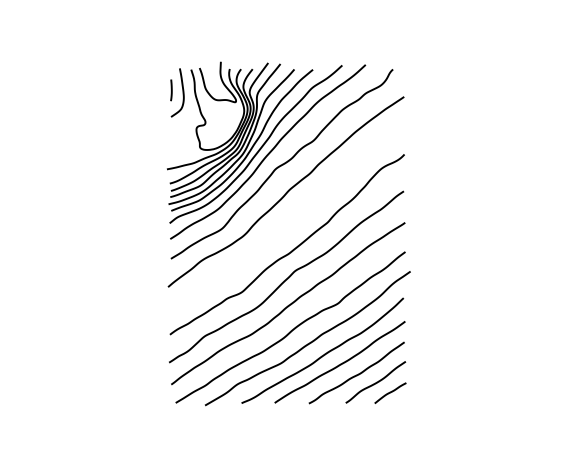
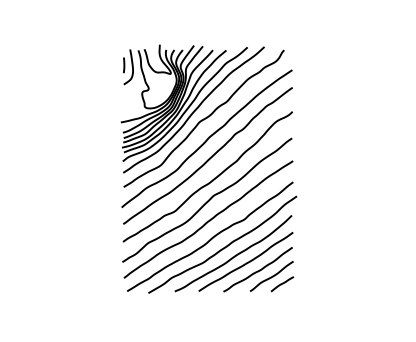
curve: (289, 217) -> (209, 157), added

